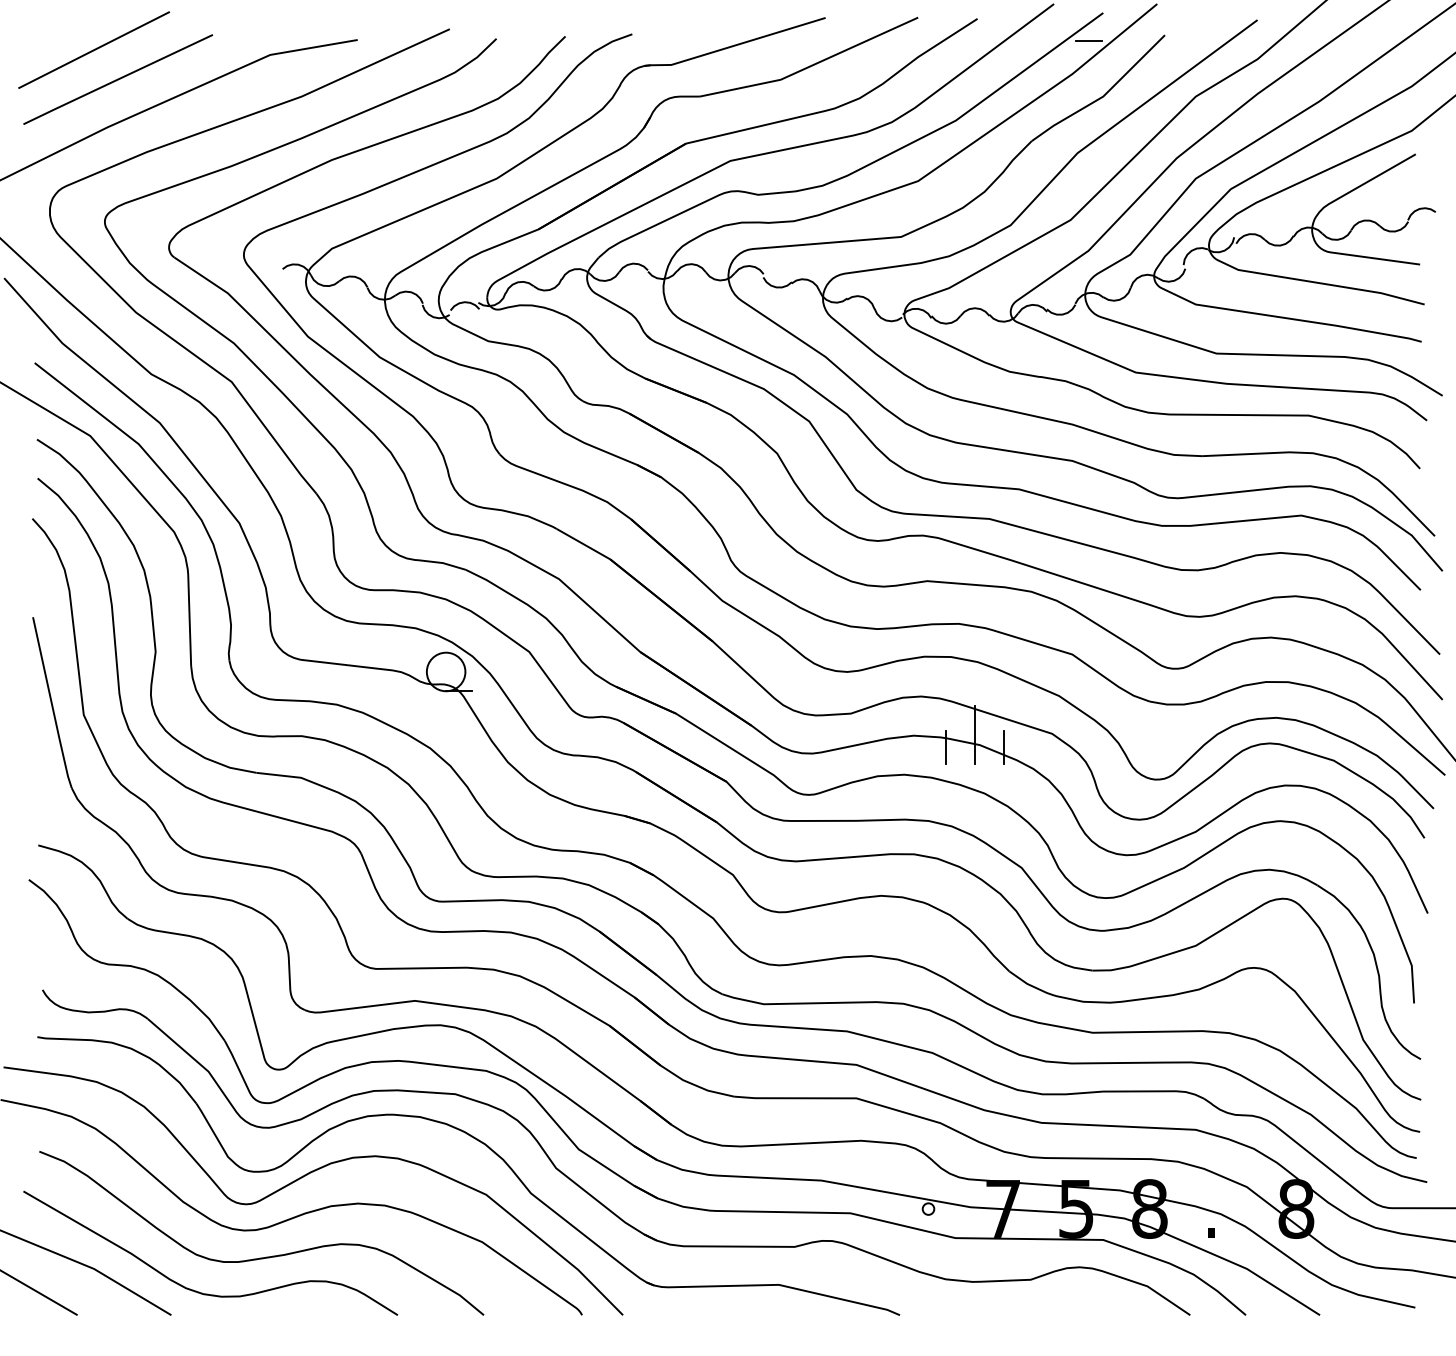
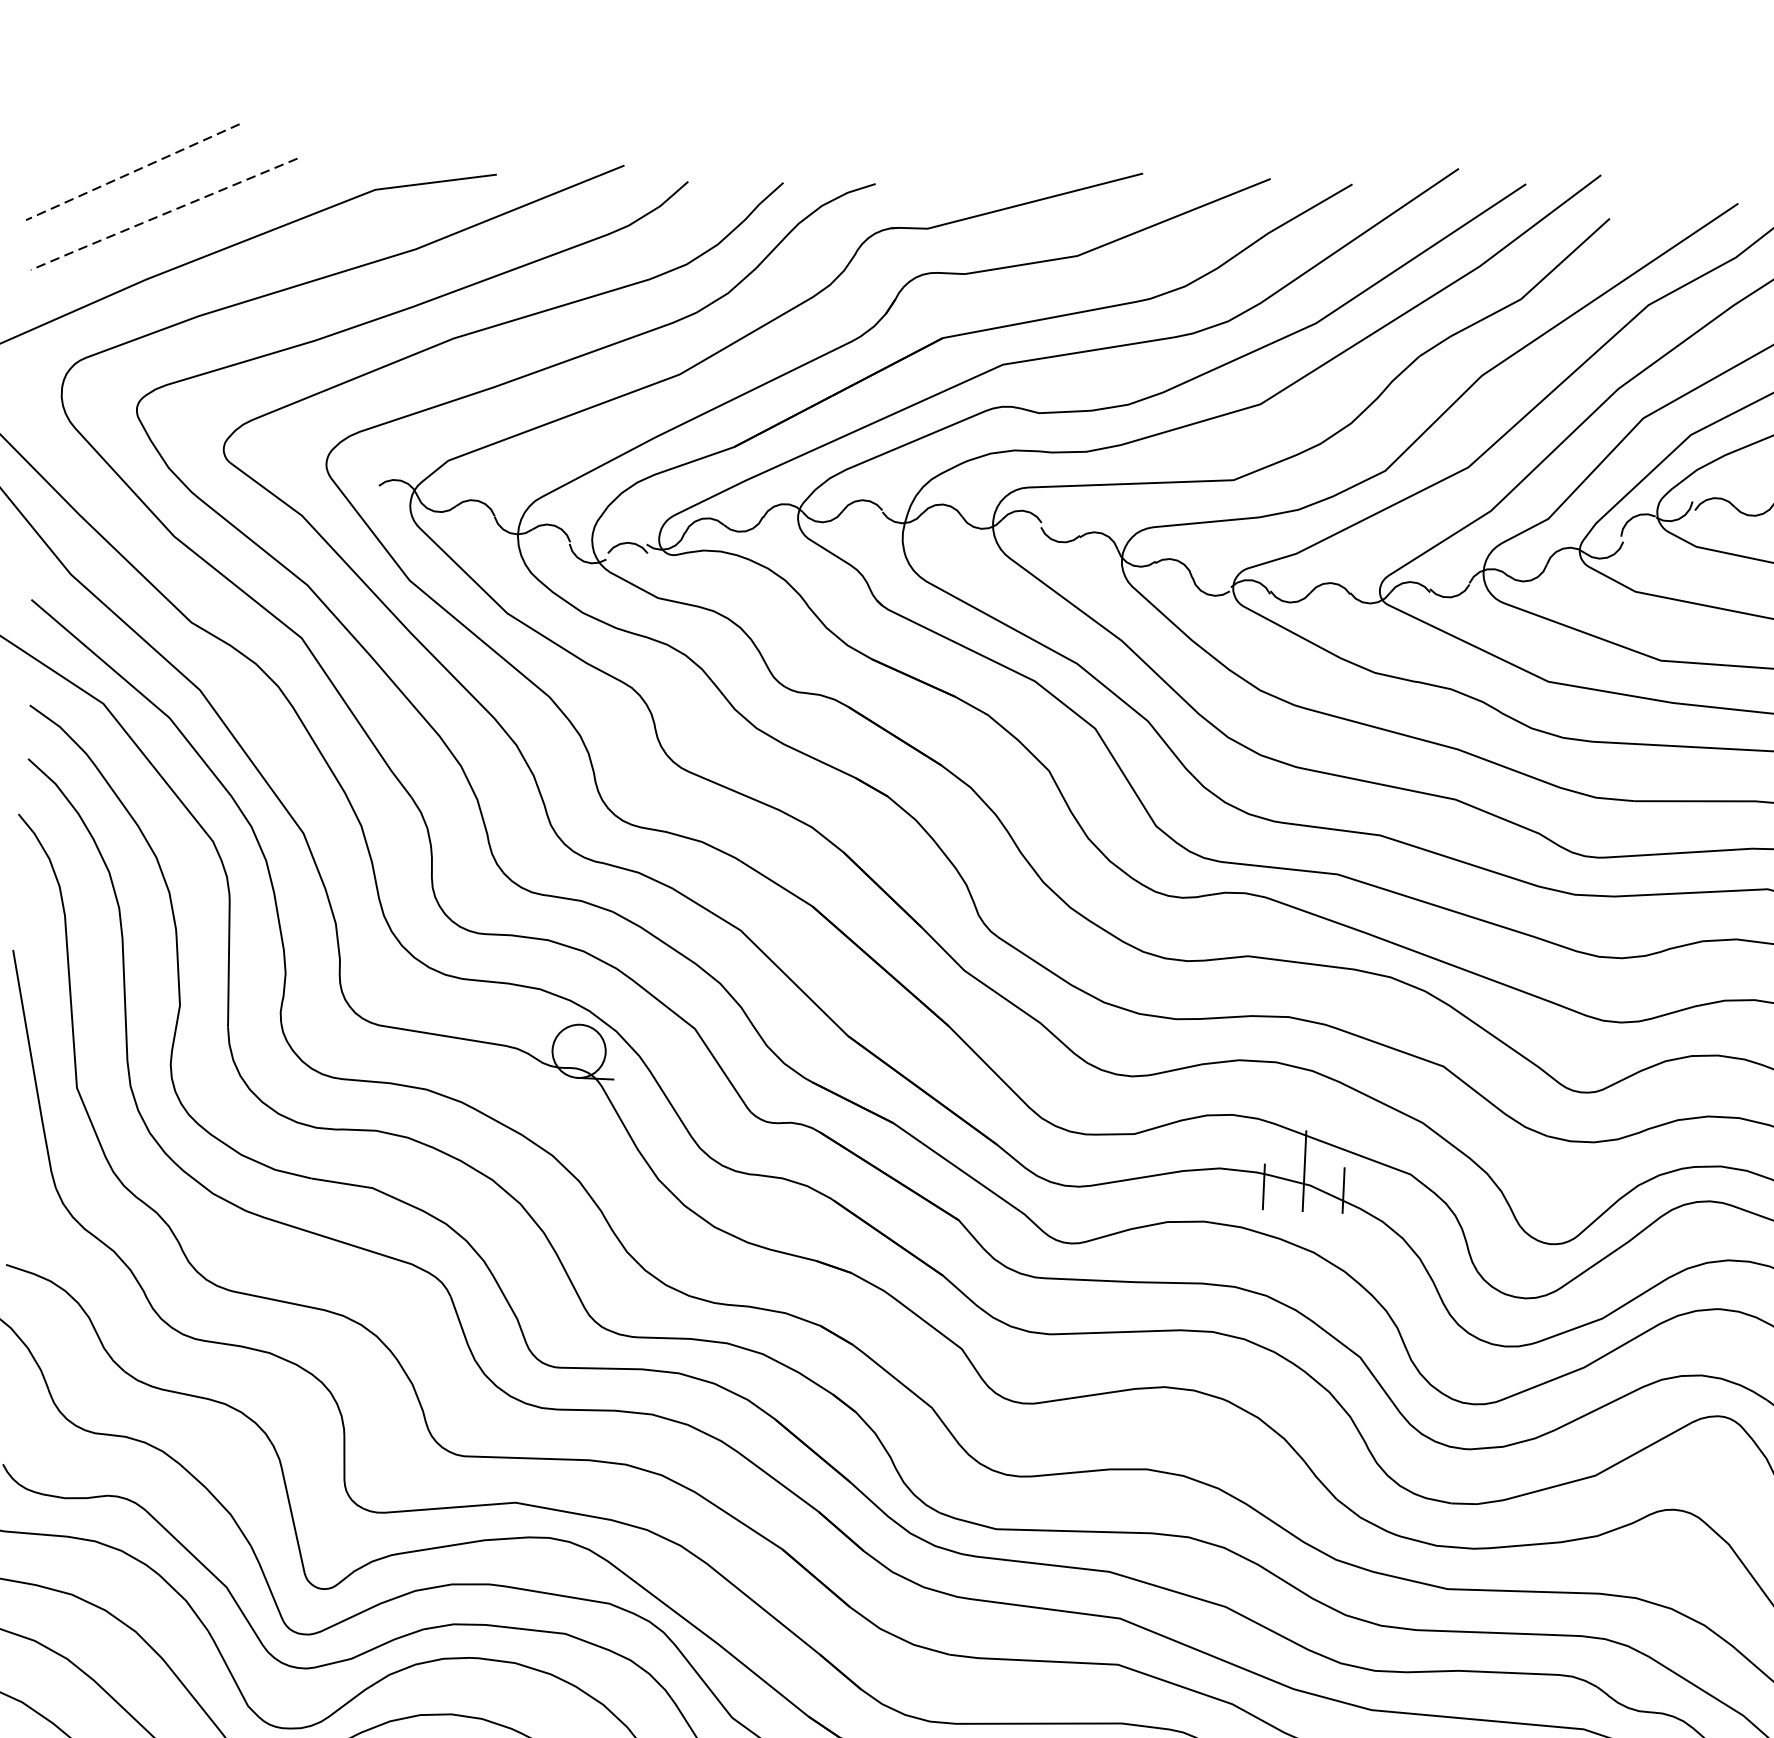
line: (1088, 40) -> (1504, 221), removed
line: (94, 50) -> (133, 172), solid -> dashed
line: (117, 79) -> (163, 214), solid -> dashed

